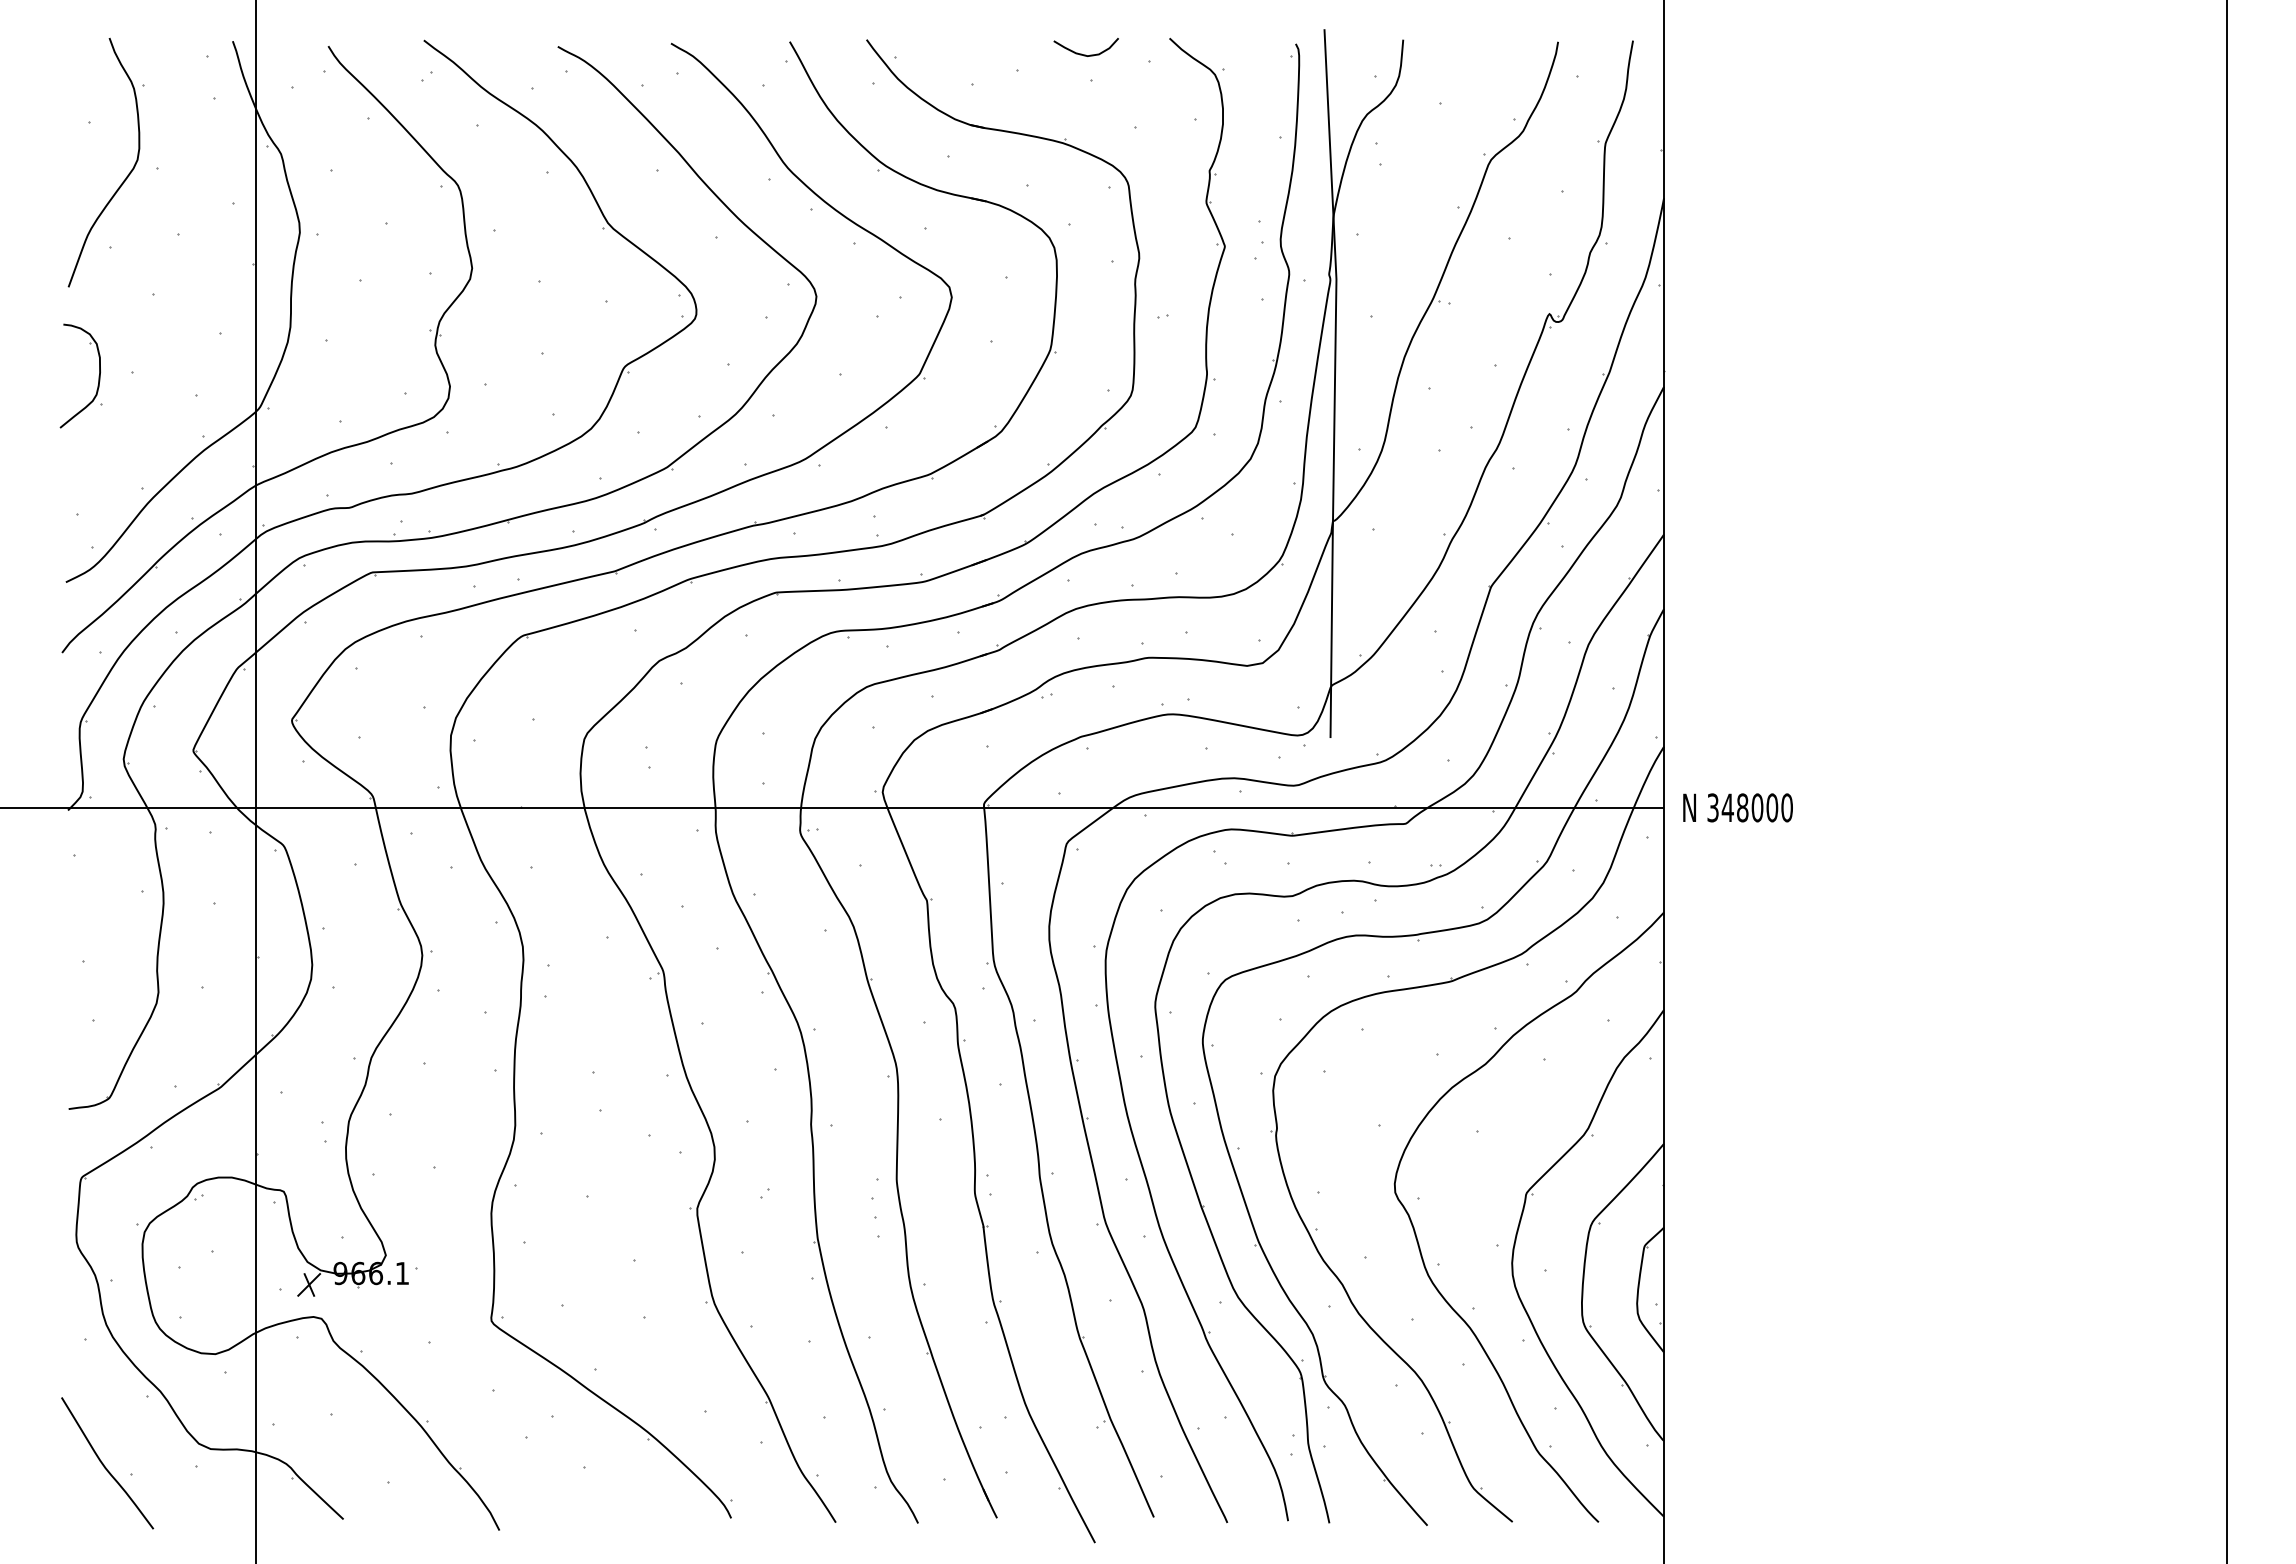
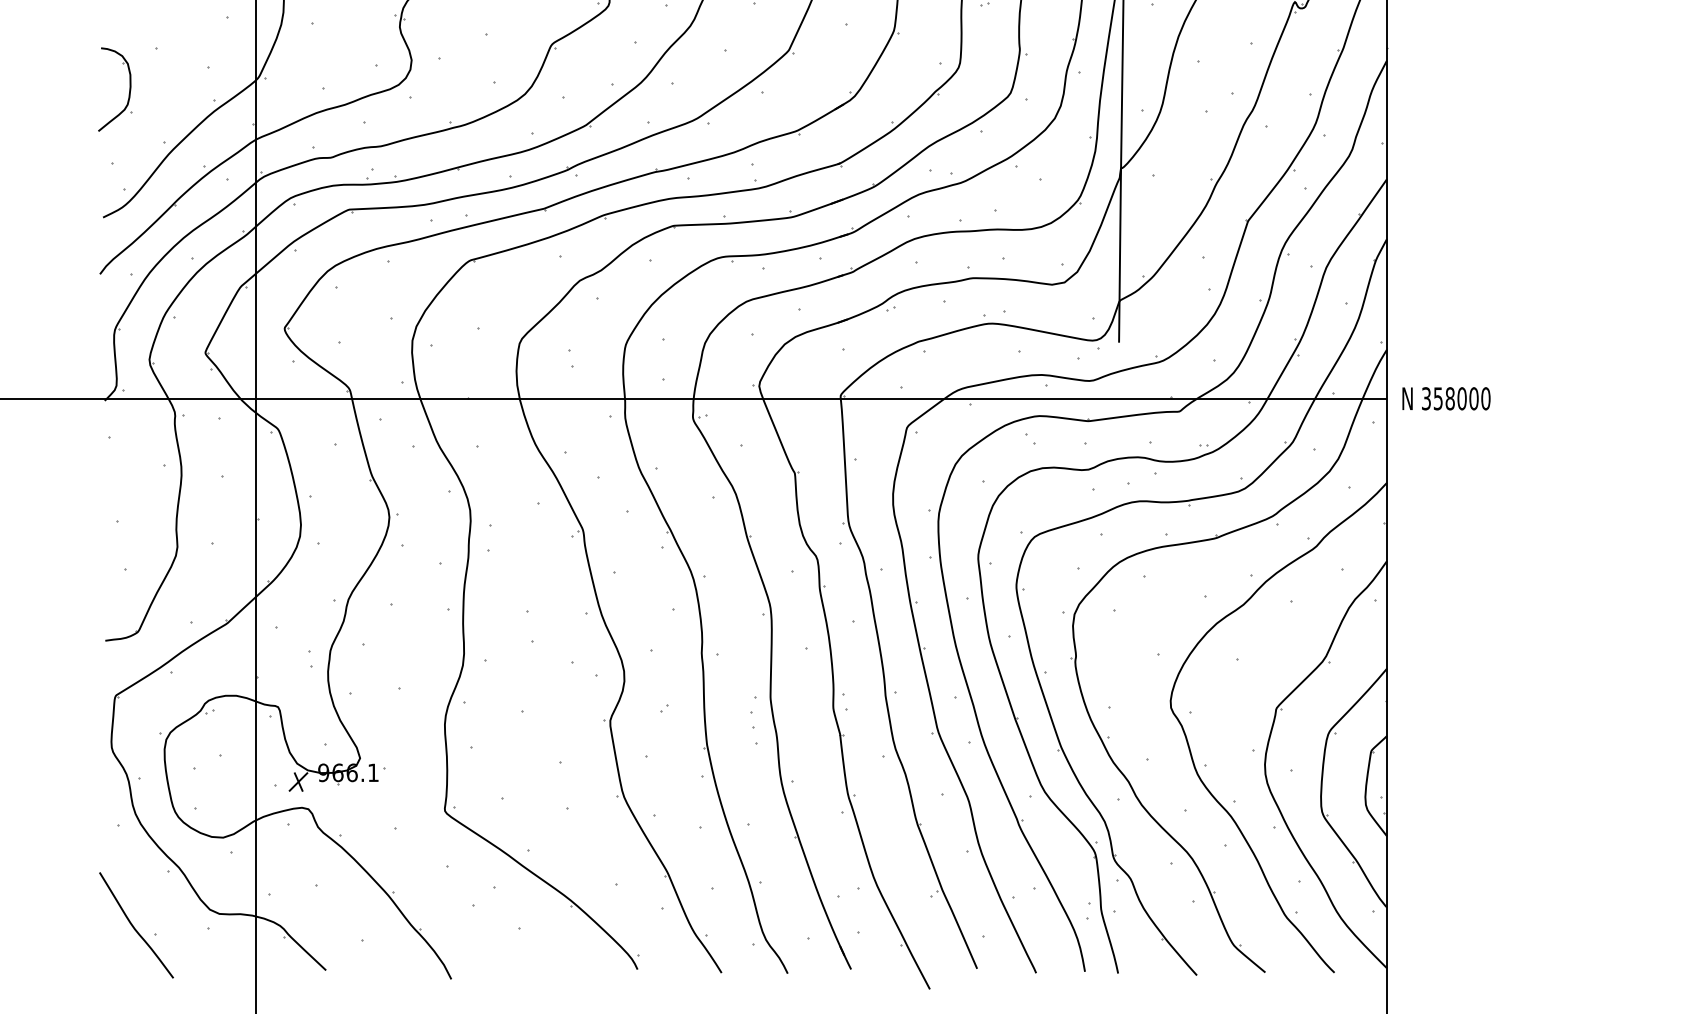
part: (98, 375) -> (129, 89), moved
text: (1727, 807) -> (1437, 398), 348000 -> 358000

